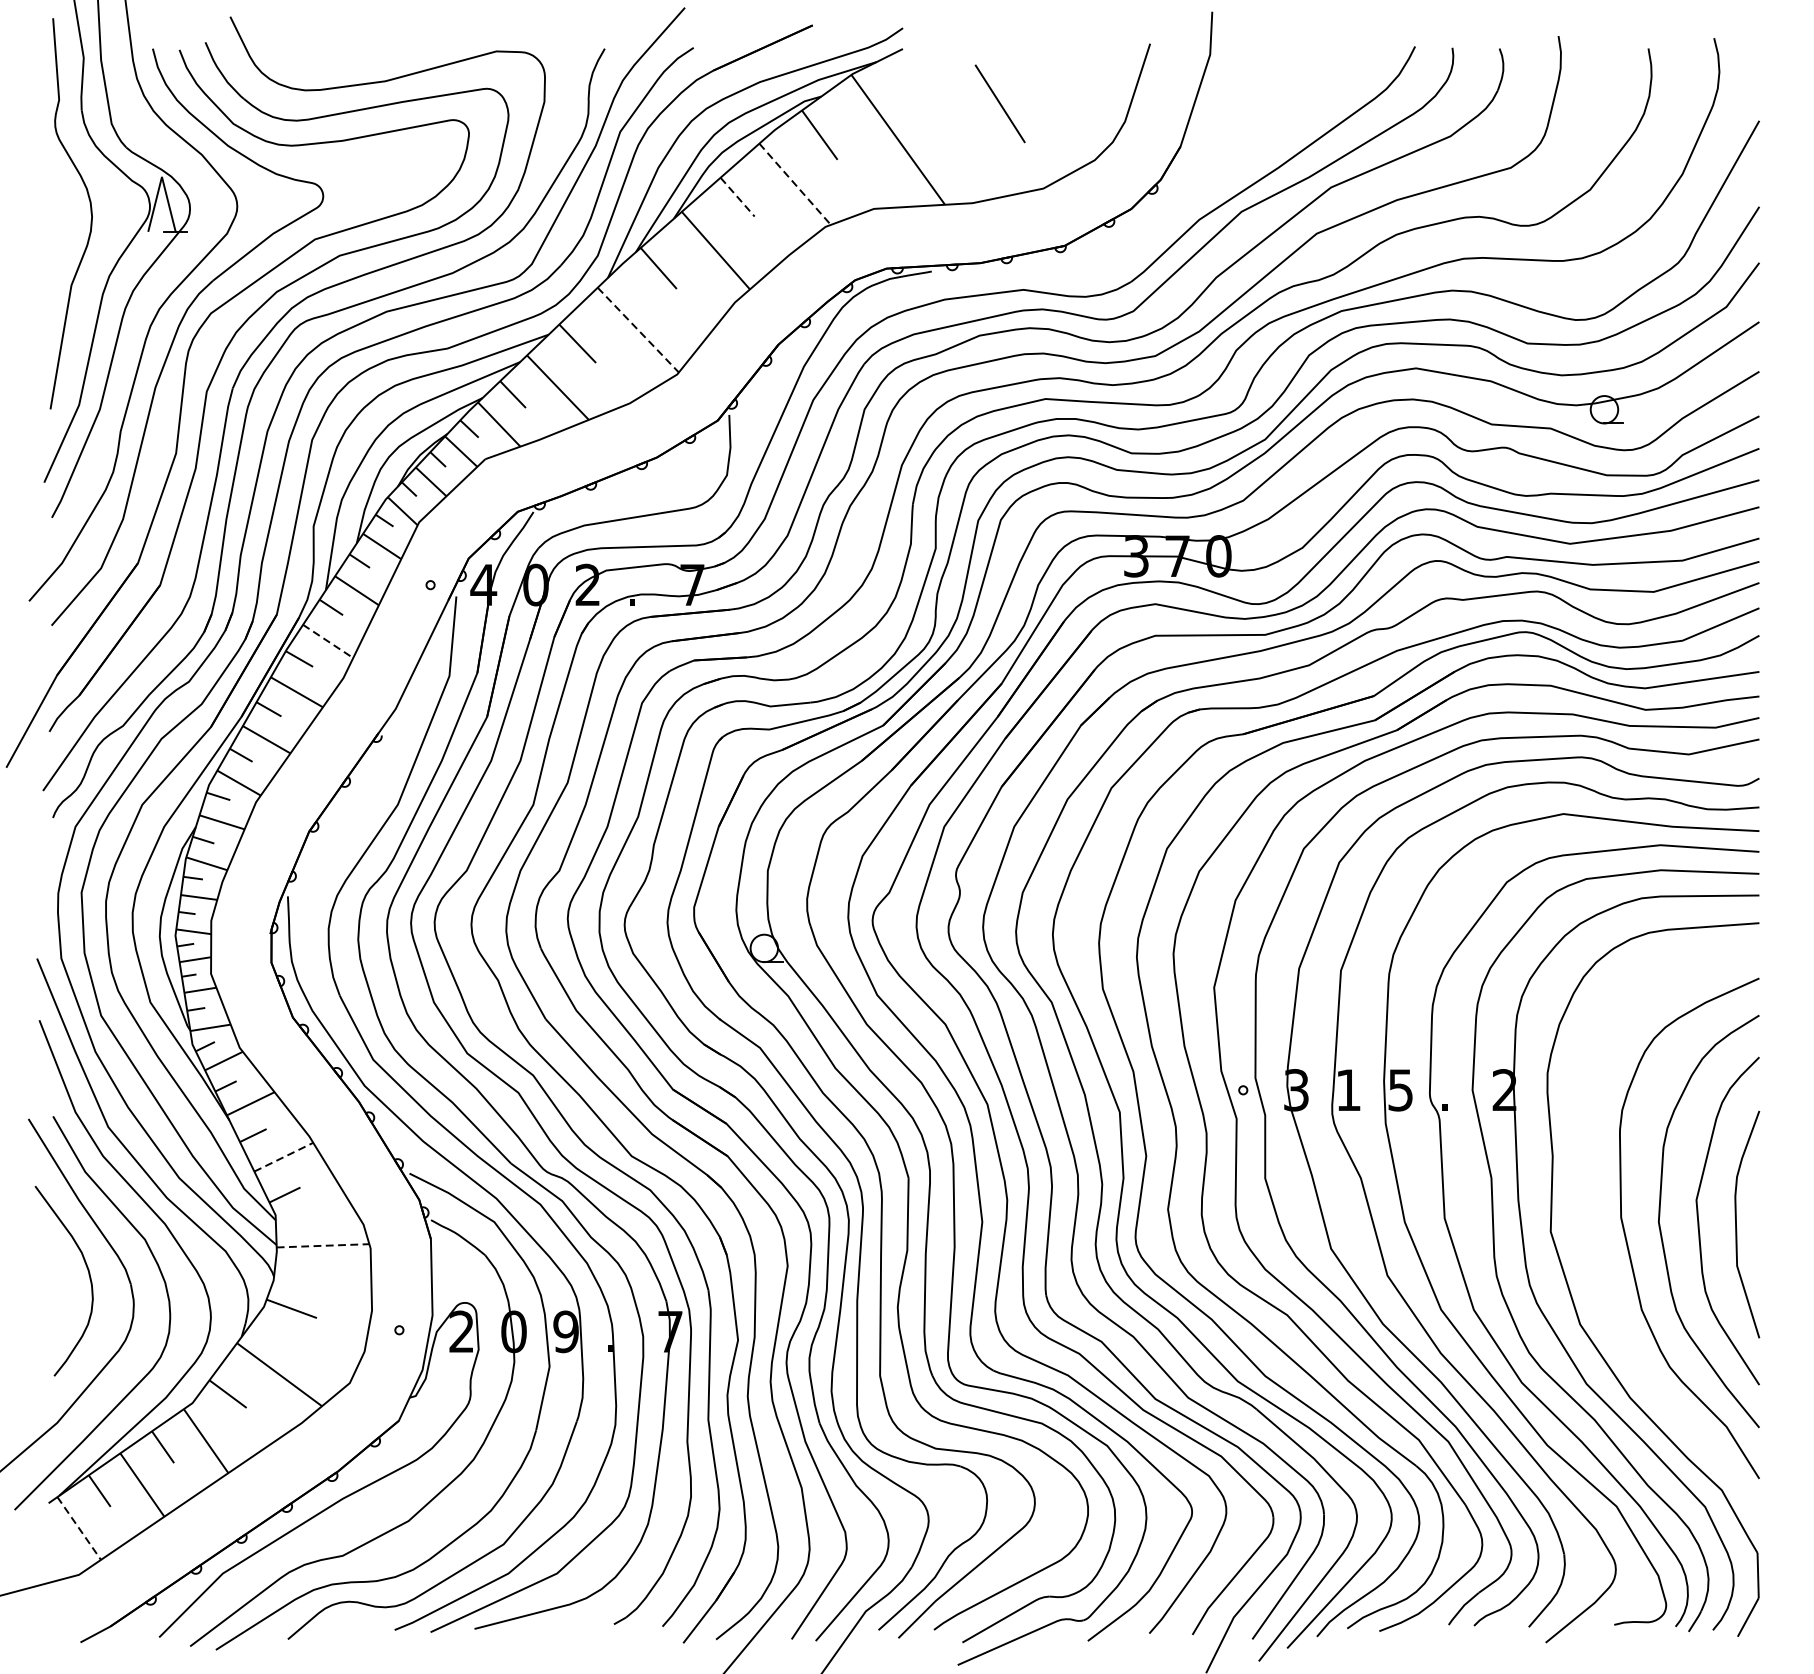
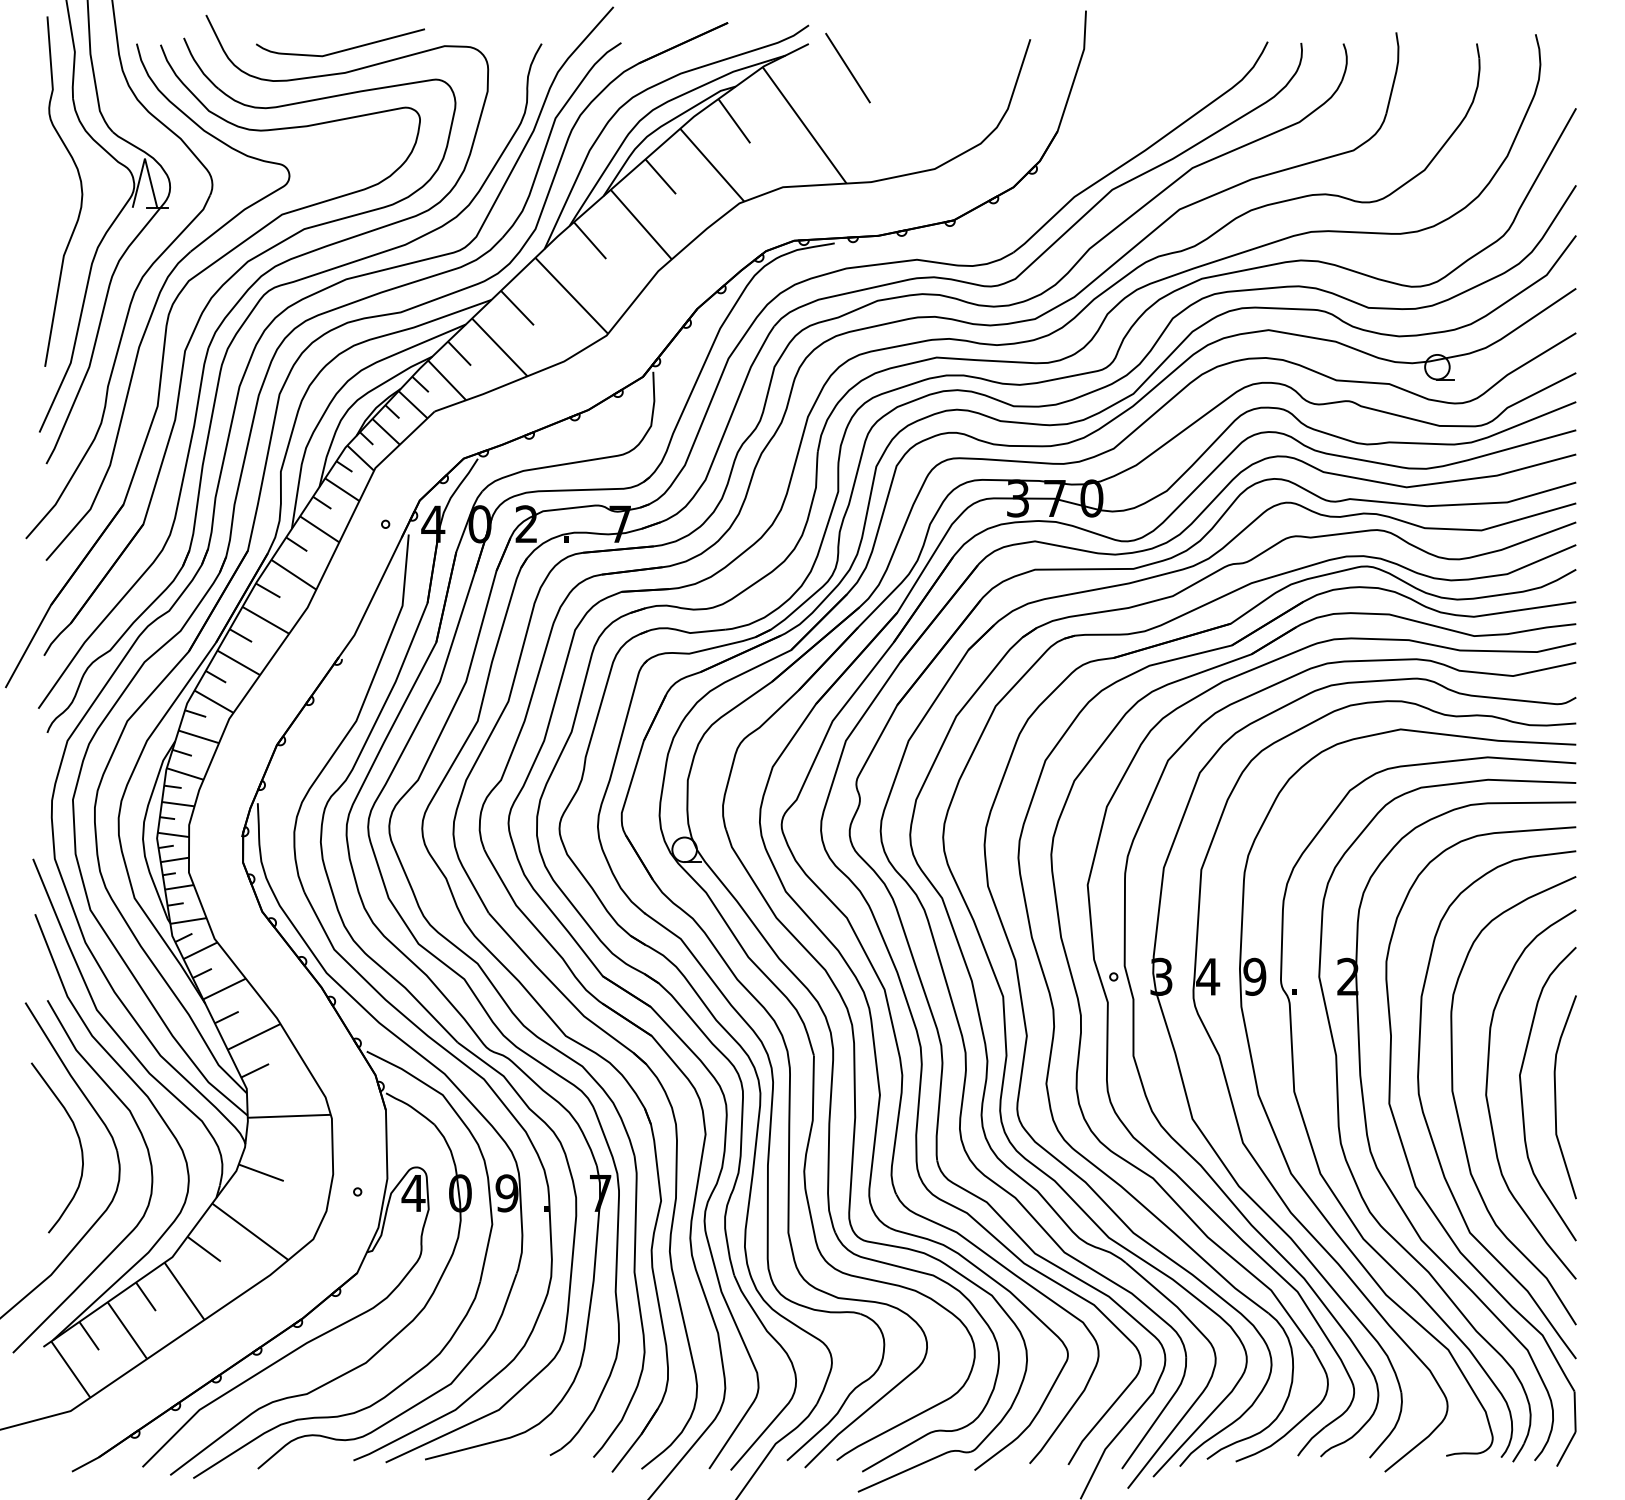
curve: (383, 55) -> (343, 49), added
line: (999, 103) -> (847, 67), moved
line: (795, 184) -> (712, 165), dashed -> solid
line: (738, 198) -> (661, 177), dashed -> solid
line: (638, 329) -> (571, 295), dashed -> solid
line: (328, 642) -> (294, 575), dashed -> solid
text: (1348, 1089) -> (1208, 976), 1 -> 4
text: (1400, 1089) -> (1254, 976), 5 -> 9
line: (284, 1156) -> (254, 1036), dashed -> solid
line: (323, 1246) -> (289, 1116), dashed -> solid
curve: (1594, 1256) -> (1428, 1125), added
text: (461, 1330) -> (413, 1192), 2 -> 4
line: (79, 1528) -> (71, 1369), dashed -> solid

